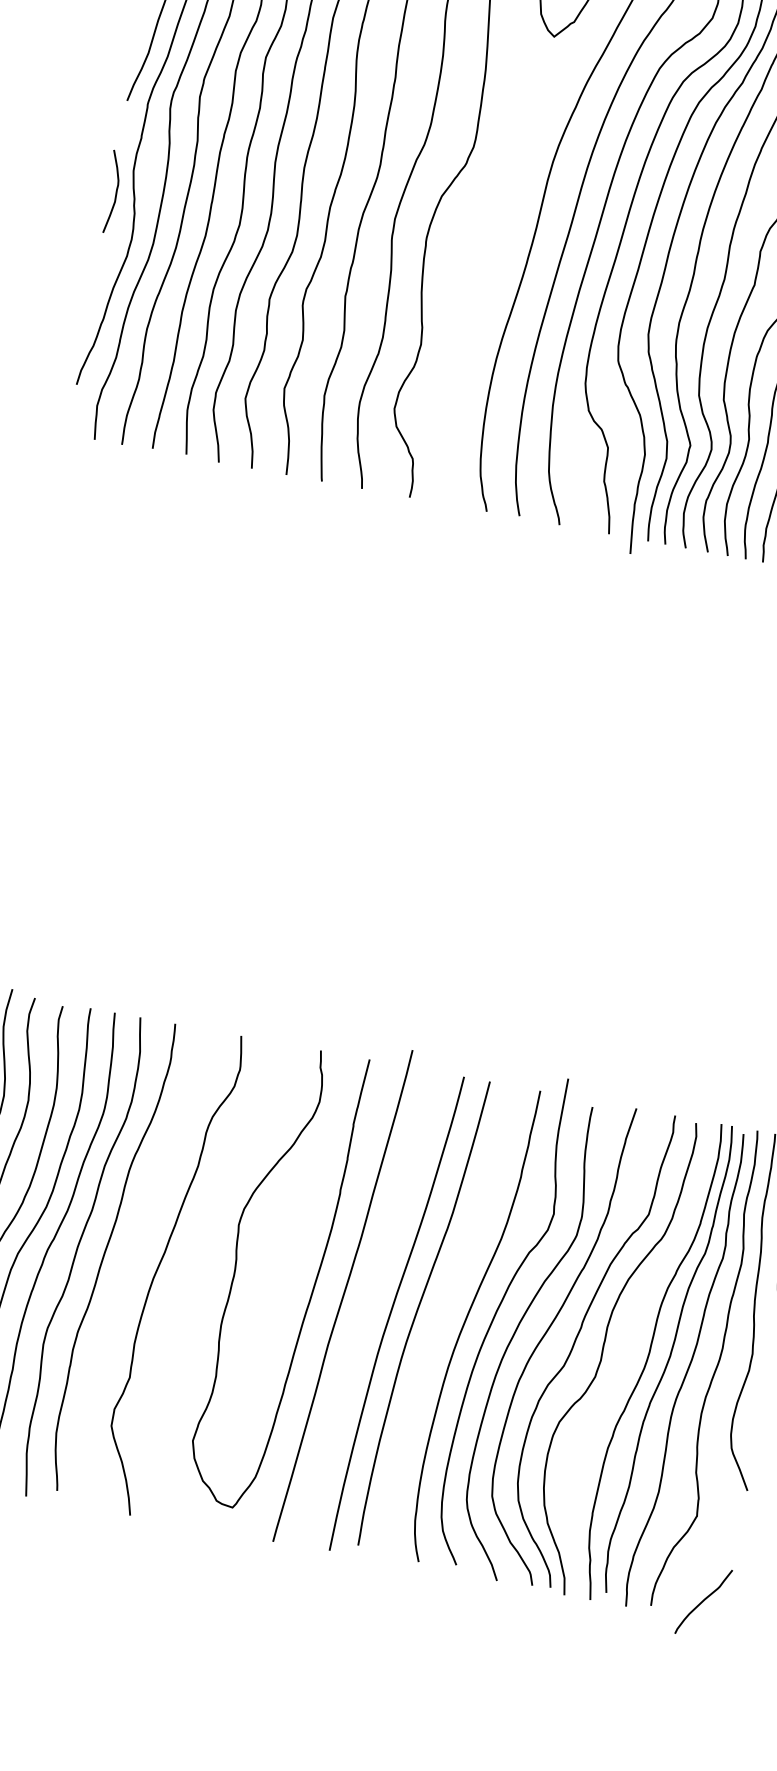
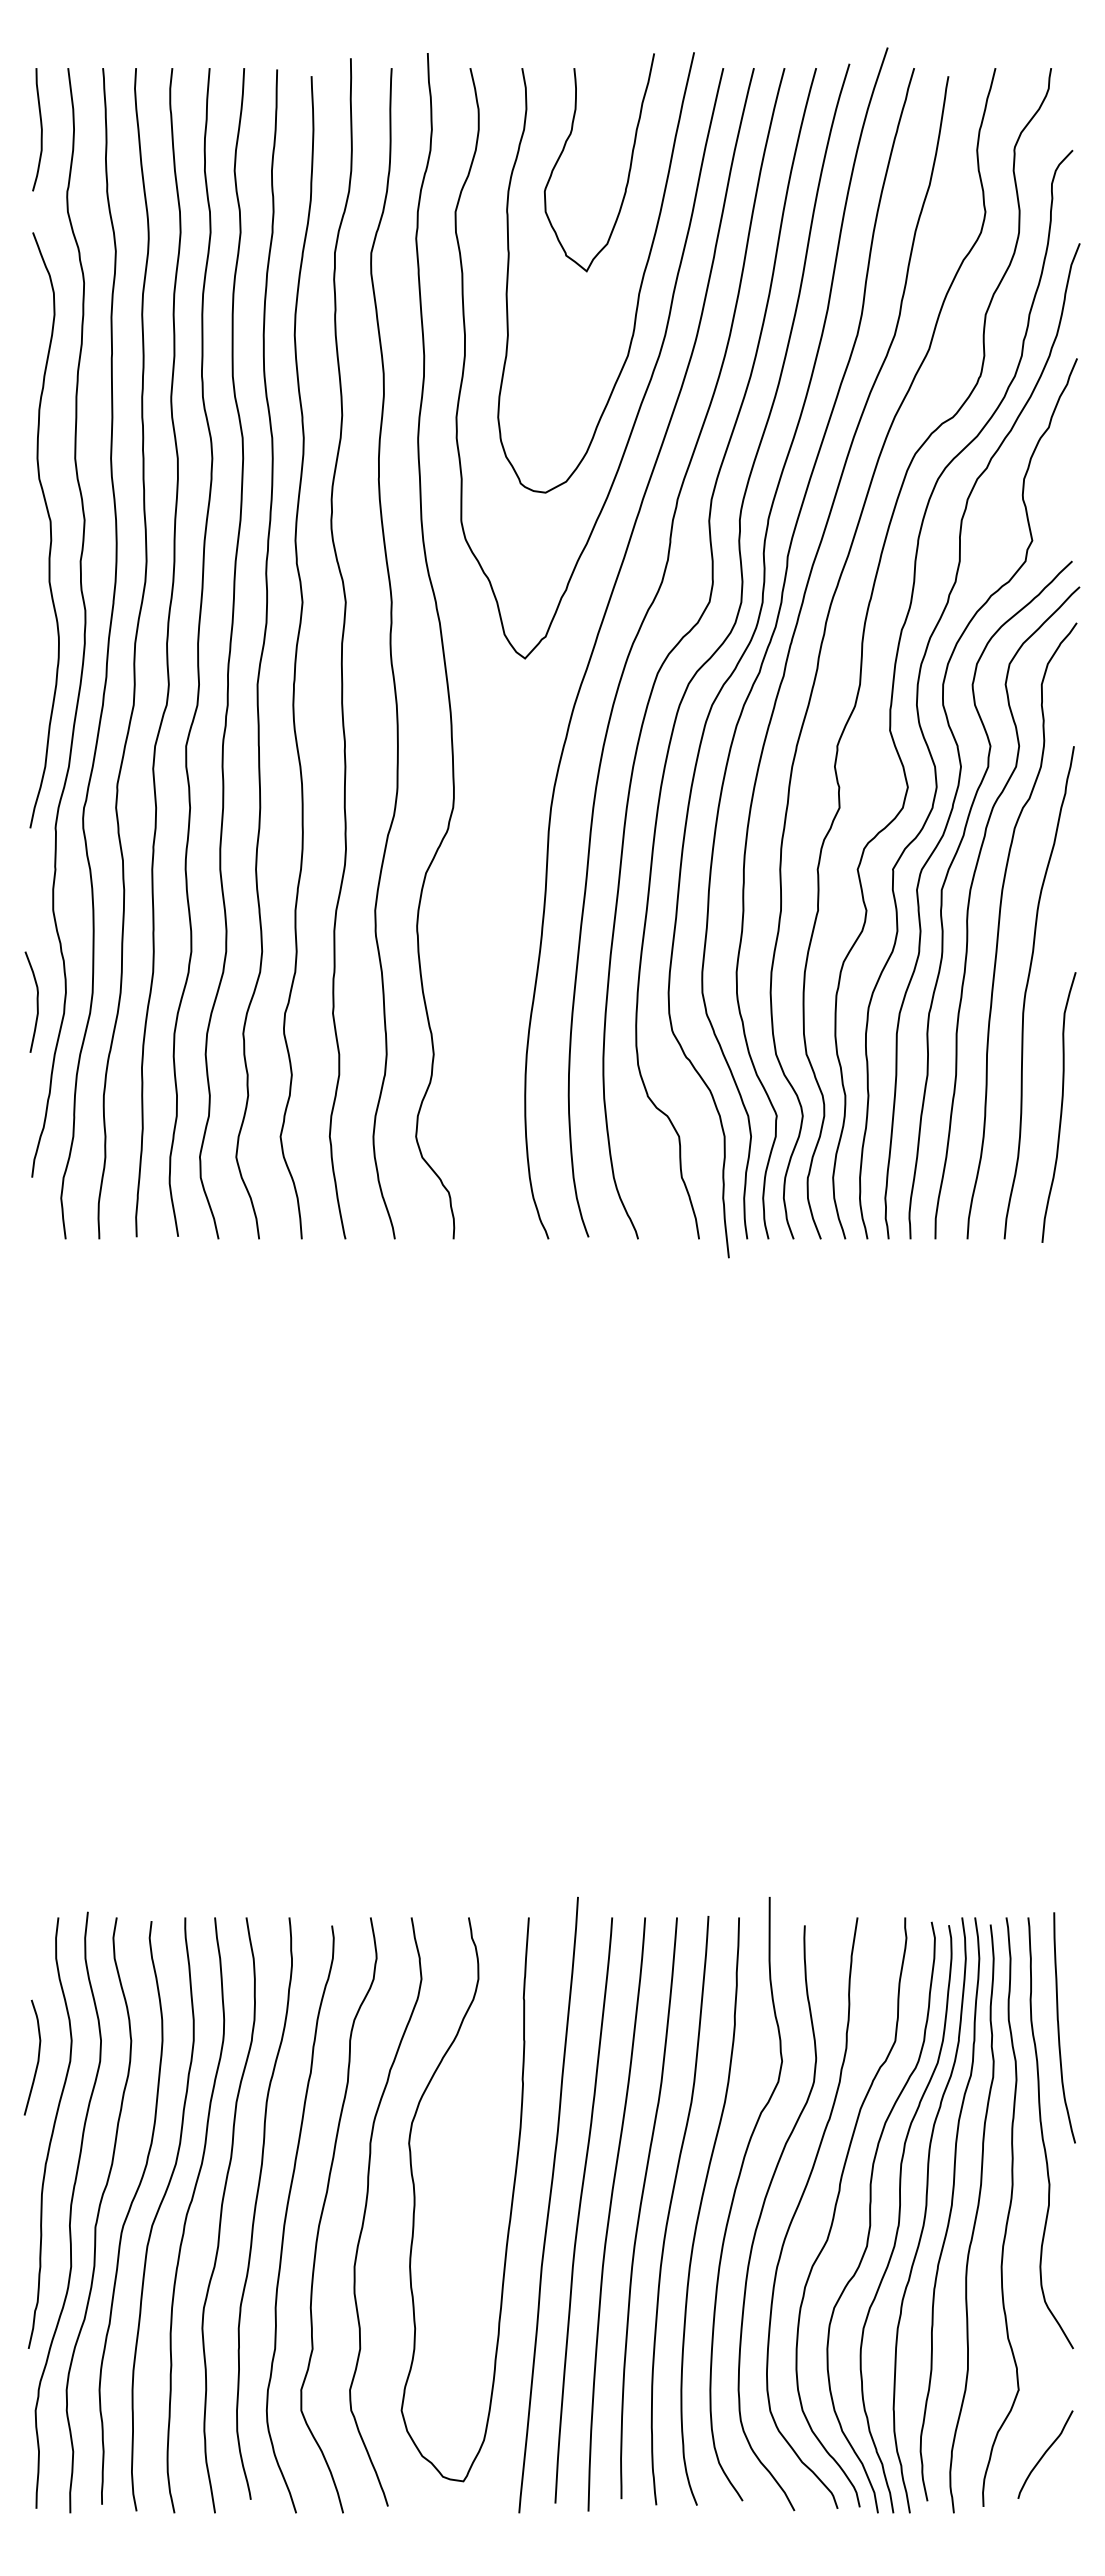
curve: (115, 192) -> (36, 1001), moved
curve: (127, 1268) -> (286, 2219), added
curve: (194, 1273) -> (366, 2210), added
curve: (367, 1305) -> (580, 2210), added
curve: (441, 1318) -> (670, 2210), added
curve: (626, 1360) -> (900, 2219), added
curve: (703, 1601) -> (1045, 2454), moved

